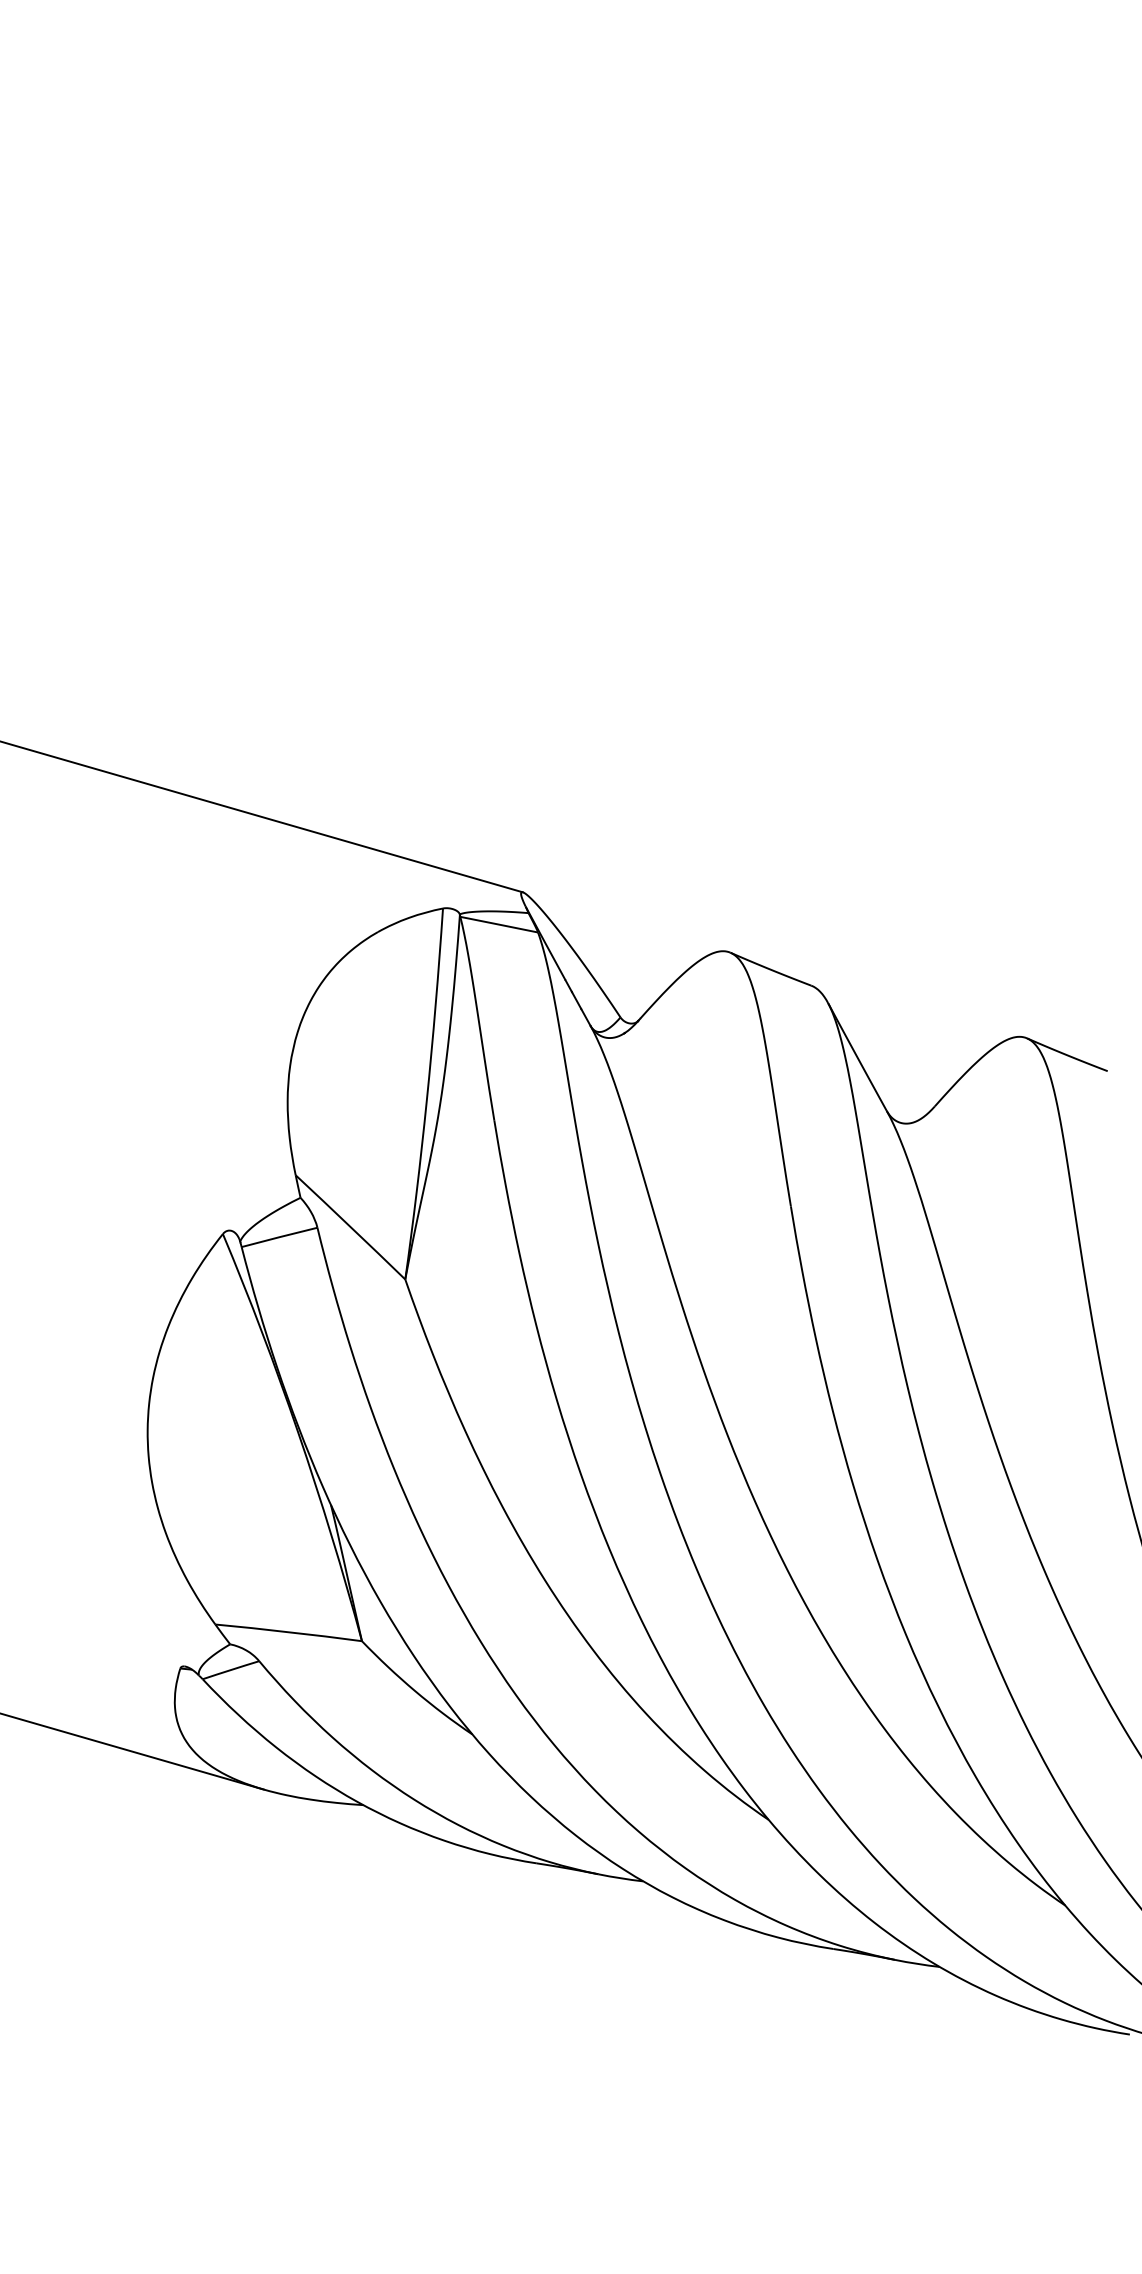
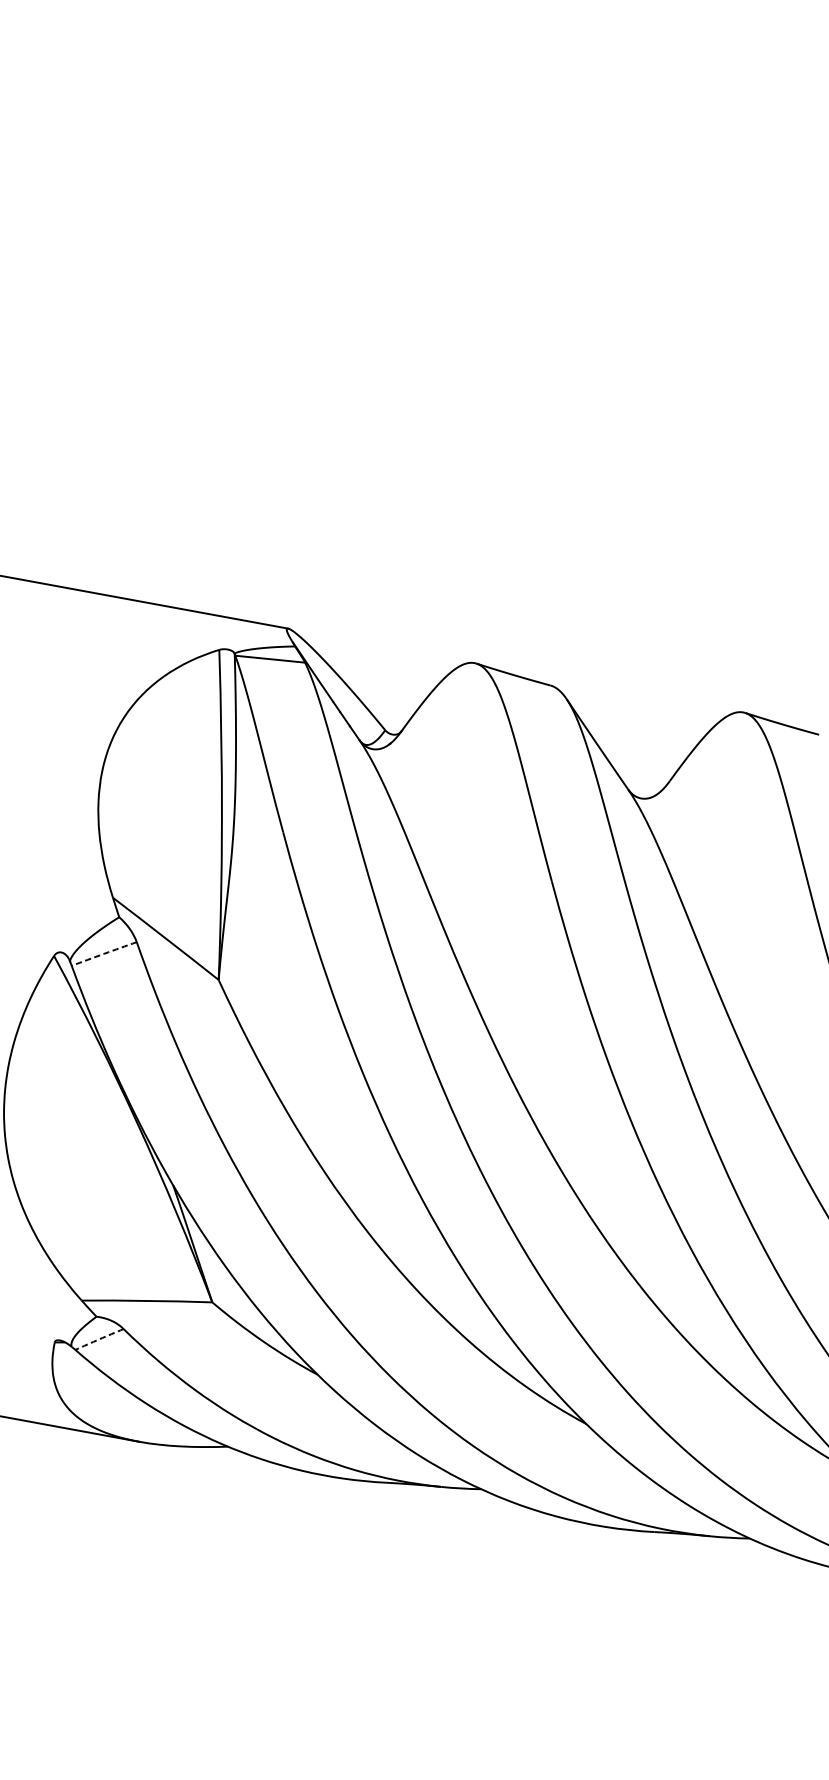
arc: (279, 1237) -> (104, 954), solid -> dashed
arc: (230, 1670) -> (99, 1339), solid -> dashed

